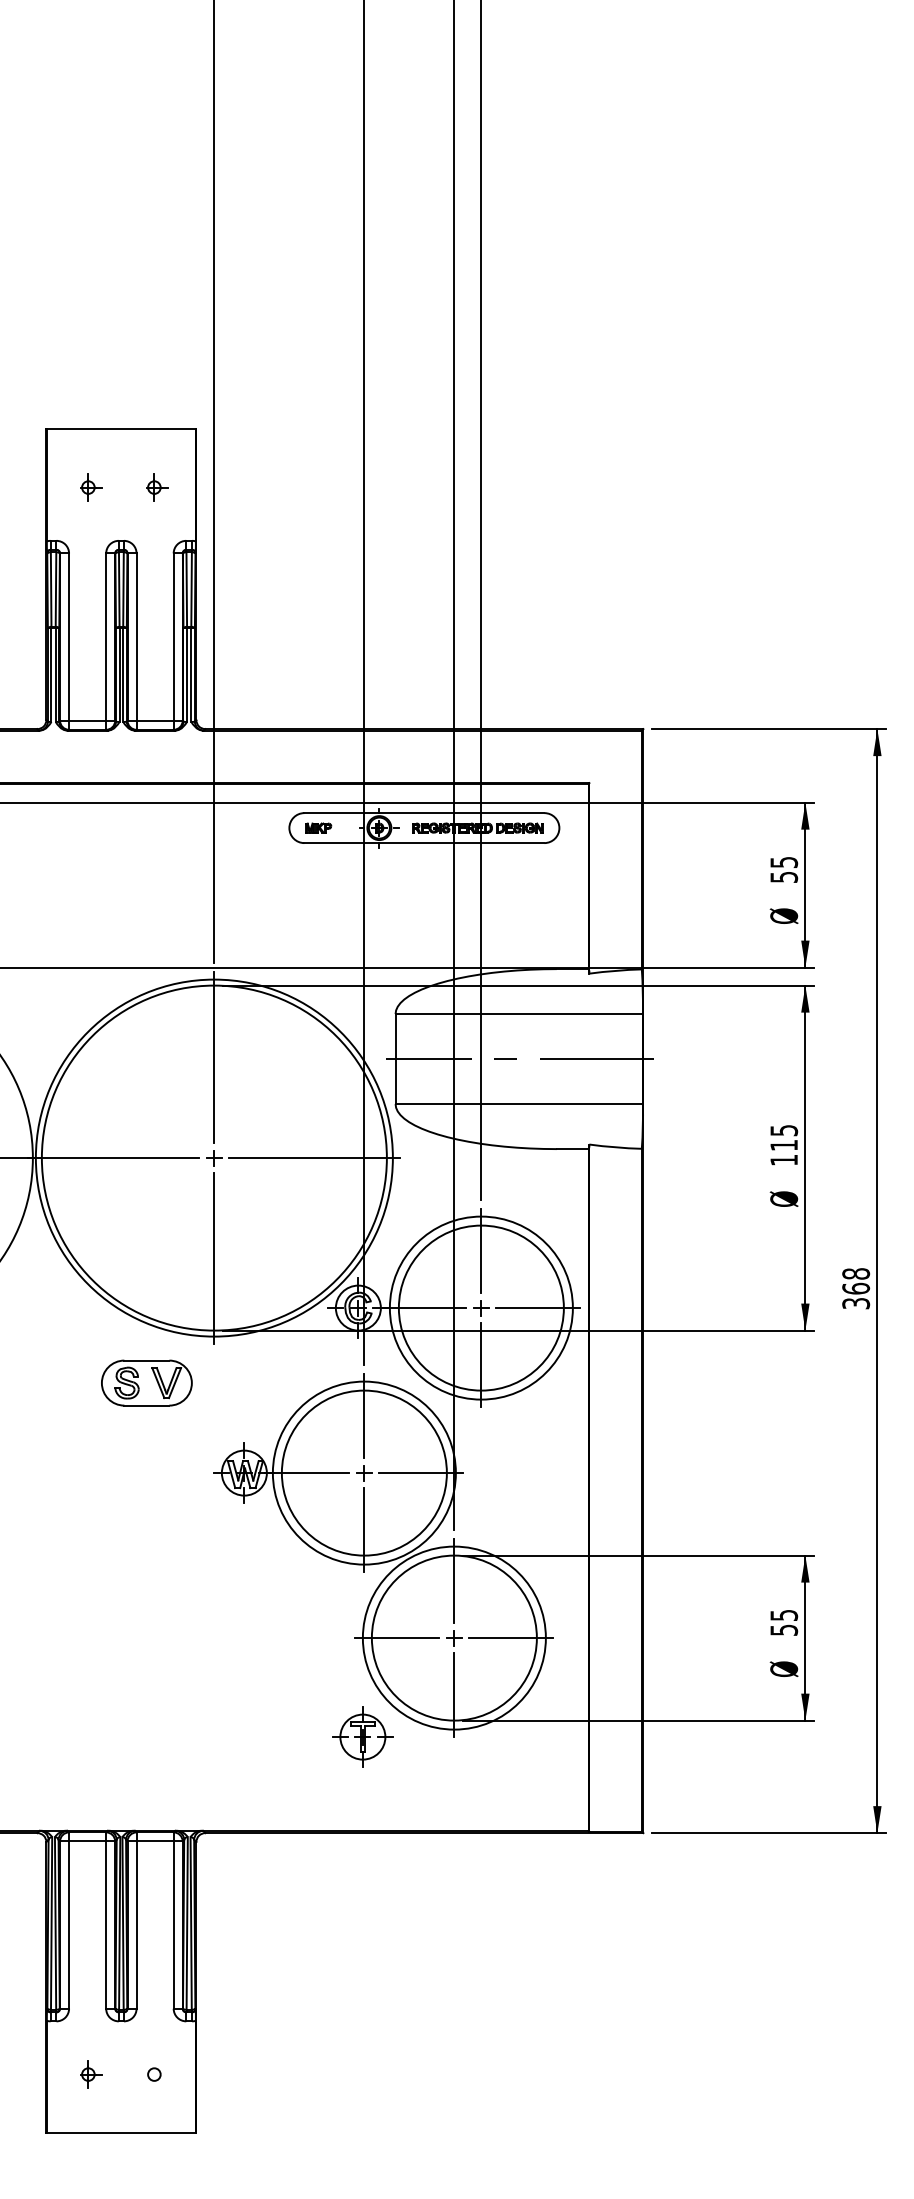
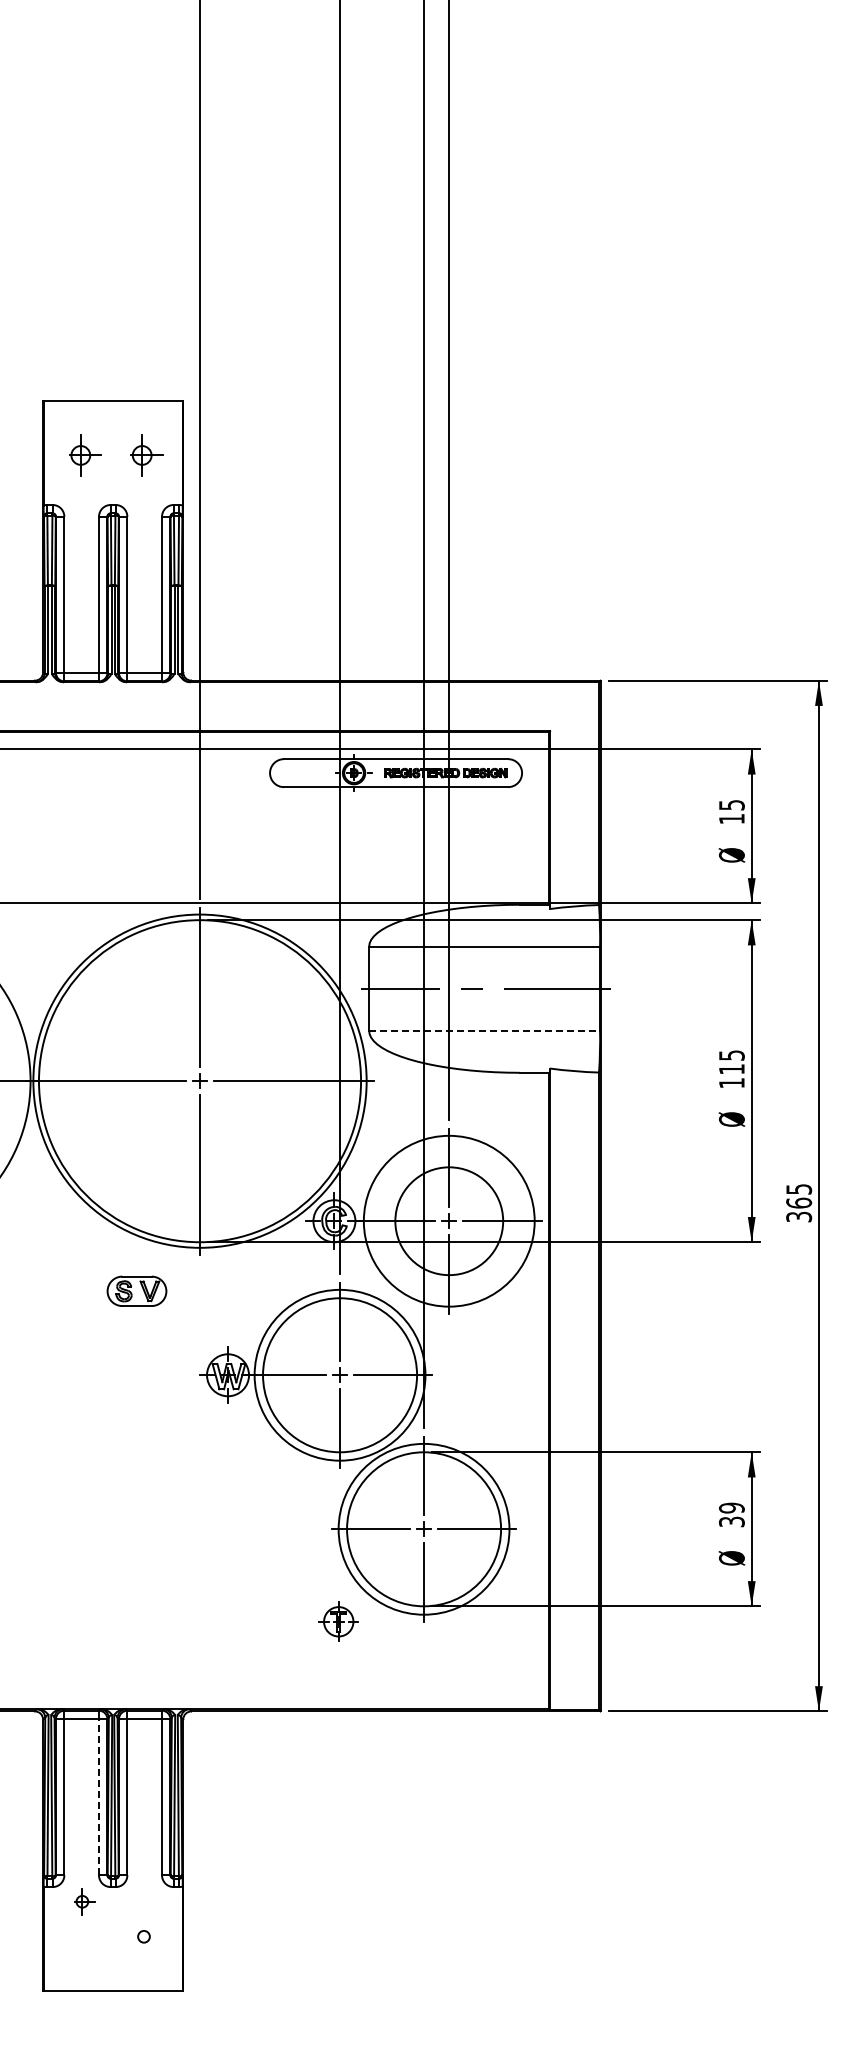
part: (90, 486) -> (84, 454), size x1.6
part: (157, 486) -> (146, 454), size x1.6
part: (317, 827) -> (296, 772), removed
text: (783, 877) -> (731, 819), 55 -> 15
line: (520, 1103) -> (485, 1030), solid -> dashed
text: (856, 1274) -> (799, 1189), 368 -> 365
circle: (481, 1308) -> (449, 1221), size x0.7
part: (146, 1383) -> (136, 1291), size x0.7
text: (783, 1622) -> (731, 1514), 55 -> 39
part: (362, 1736) -> (338, 1621), size x0.7
line: (106, 1924) -> (99, 1796), solid -> dashed
part: (90, 2074) -> (84, 1901), moved

